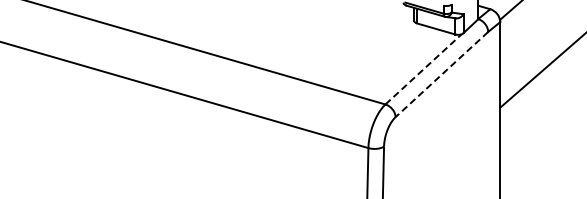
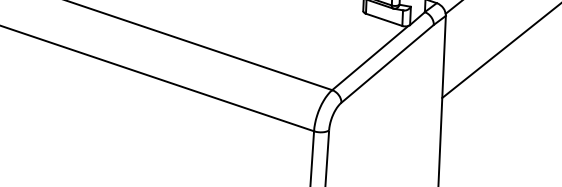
line: (423, 69) -> (370, 58), dashed -> solid
line: (441, 74) -> (387, 63), dashed -> solid

